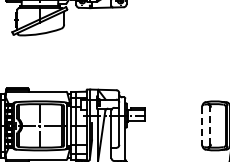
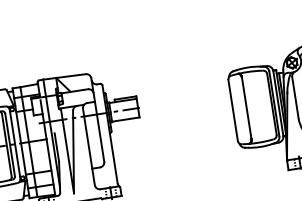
line: (201, 125) -> (232, 109), dashed -> solid
line: (210, 125) -> (246, 107), dashed -> solid

